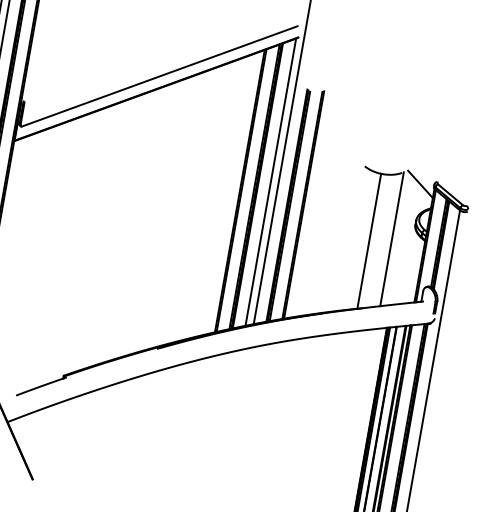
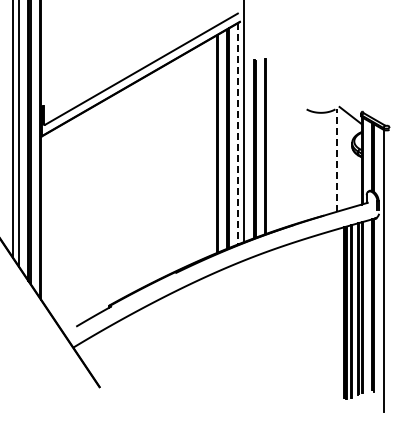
line: (270, 182) -> (238, 133), solid -> dashed
line: (391, 239) -> (336, 160), solid -> dashed
line: (368, 240) -> (319, 164), removed

